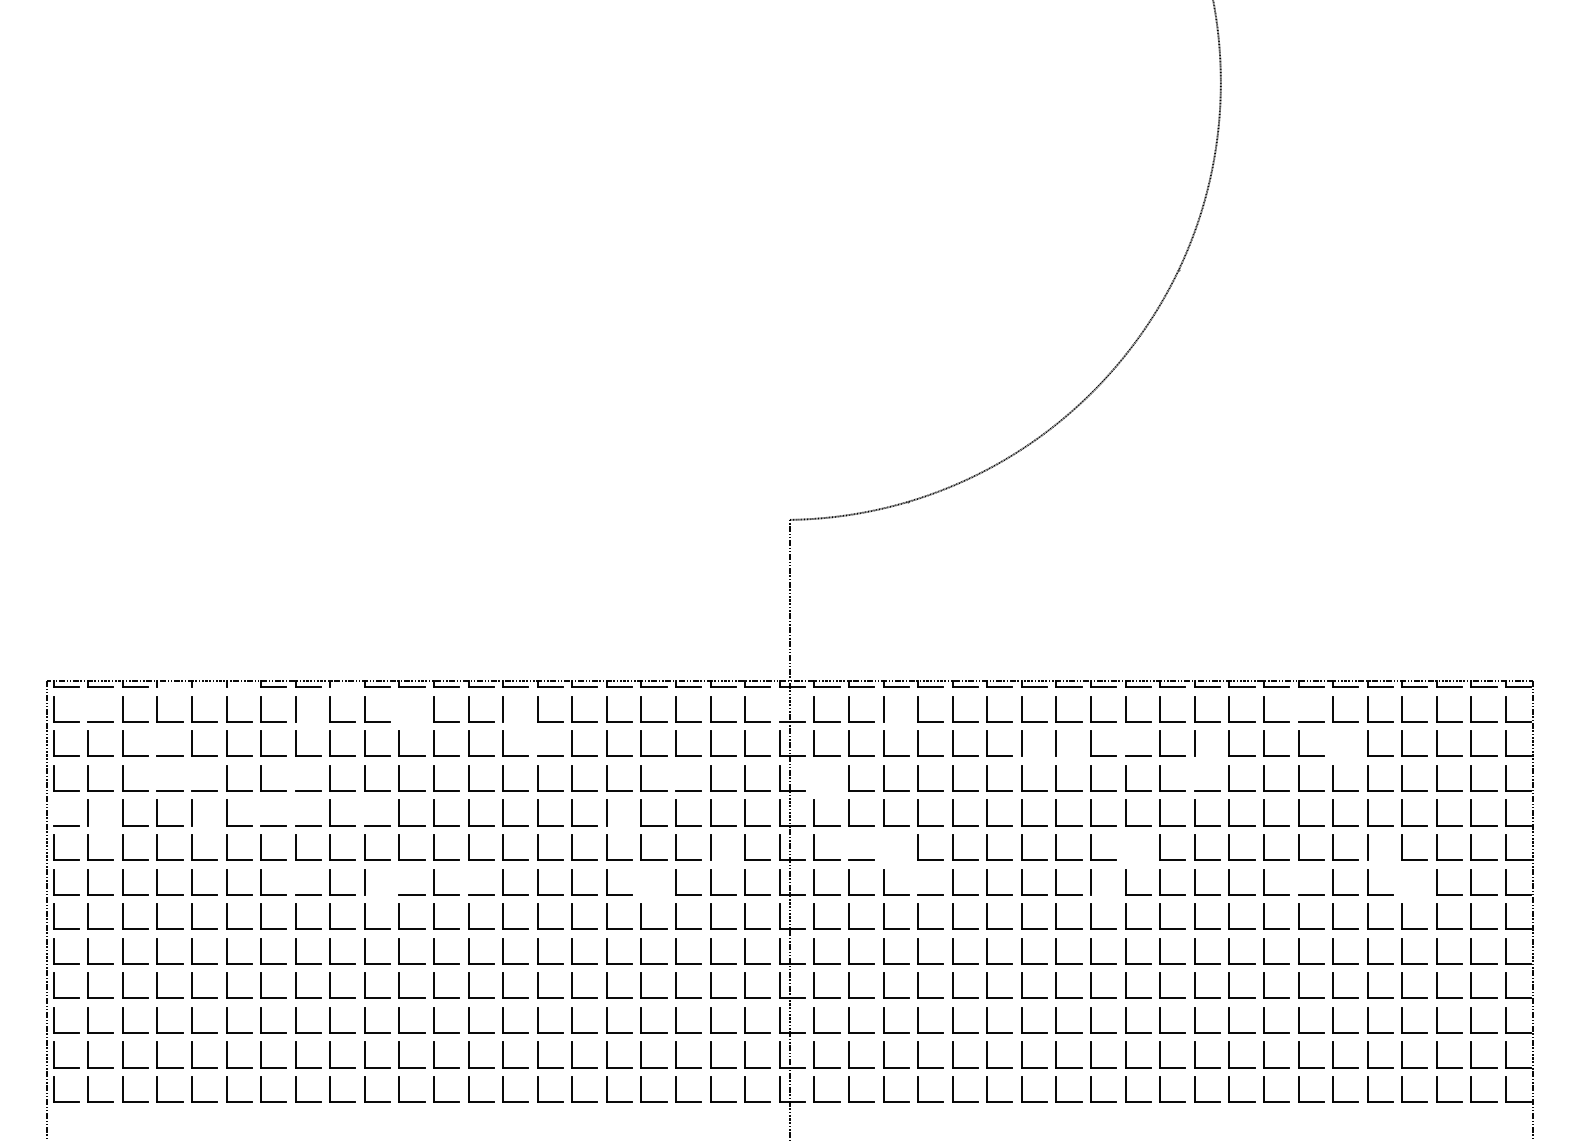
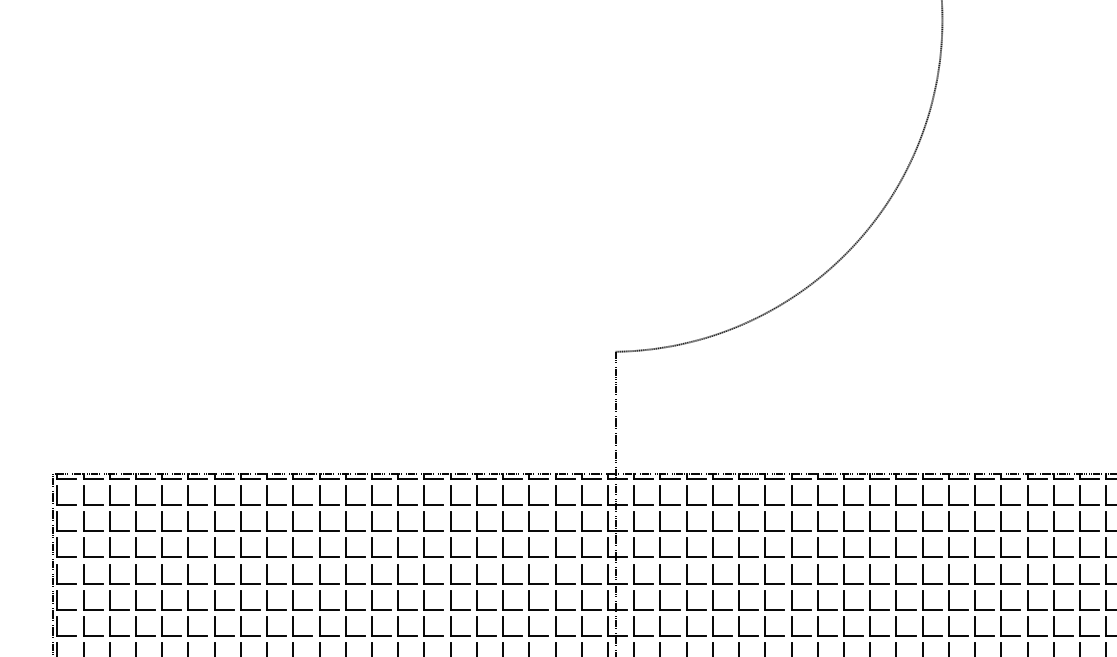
line: (169, 687) -> (145, 478), added
line: (204, 687) -> (171, 478), added
line: (238, 687) -> (197, 478), added
line: (342, 687) -> (276, 478), added
line: (88, 708) -> (83, 494), added
line: (779, 708) -> (607, 494), added
line: (1298, 708) -> (1001, 494), added
part: (399, 709) -> (319, 495), added
line: (307, 721) -> (249, 504), added
line: (515, 721) -> (407, 504), added
line: (895, 721) -> (695, 504), added
line: (157, 743) -> (136, 521), added
line: (537, 743) -> (424, 521), added
line: (1125, 743) -> (870, 521), added
part: (1333, 743) -> (1027, 521), added
line: (1034, 756) -> (801, 531), added
line: (1068, 756) -> (826, 531), added
line: (1206, 756) -> (931, 531), added
line: (157, 777) -> (136, 547), added
line: (191, 777) -> (161, 547), added
line: (295, 777) -> (240, 547), added
line: (676, 777) -> (529, 547), added
line: (1194, 777) -> (922, 547), added
part: (814, 778) -> (634, 547), added
line: (53, 812) -> (57, 573), added
line: (261, 812) -> (214, 573), added
line: (295, 812) -> (240, 573), added
line: (364, 812) -> (293, 573), added
line: (100, 825) -> (92, 583), added
line: (204, 825) -> (171, 583), added
line: (619, 825) -> (486, 583), added
line: (848, 847) -> (660, 600), added
part: (884, 847) -> (687, 600), added
part: (1126, 847) -> (870, 600), added
line: (722, 860) -> (564, 610), added
line: (1379, 860) -> (1062, 610), added
line: (295, 881) -> (240, 625), added
line: (399, 881) -> (319, 625), added
line: (468, 881) -> (371, 625), added
line: (918, 881) -> (713, 625), added
line: (1298, 881) -> (1001, 625), added
part: (641, 882) -> (503, 626), added
part: (1402, 882) -> (1080, 626), added
line: (376, 894) -> (302, 635), added
line: (1103, 894) -> (853, 635), added

